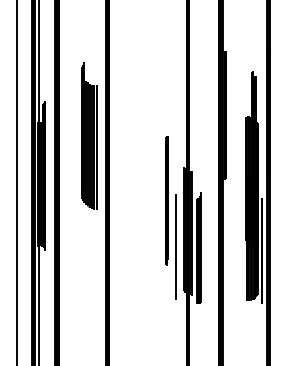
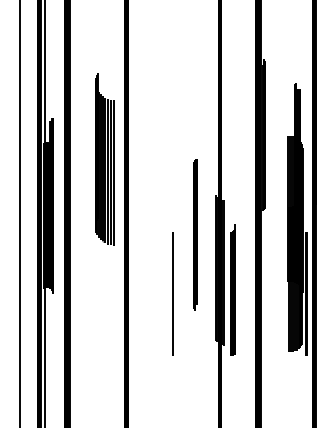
line: (175, 246) -> (172, 293), moved

